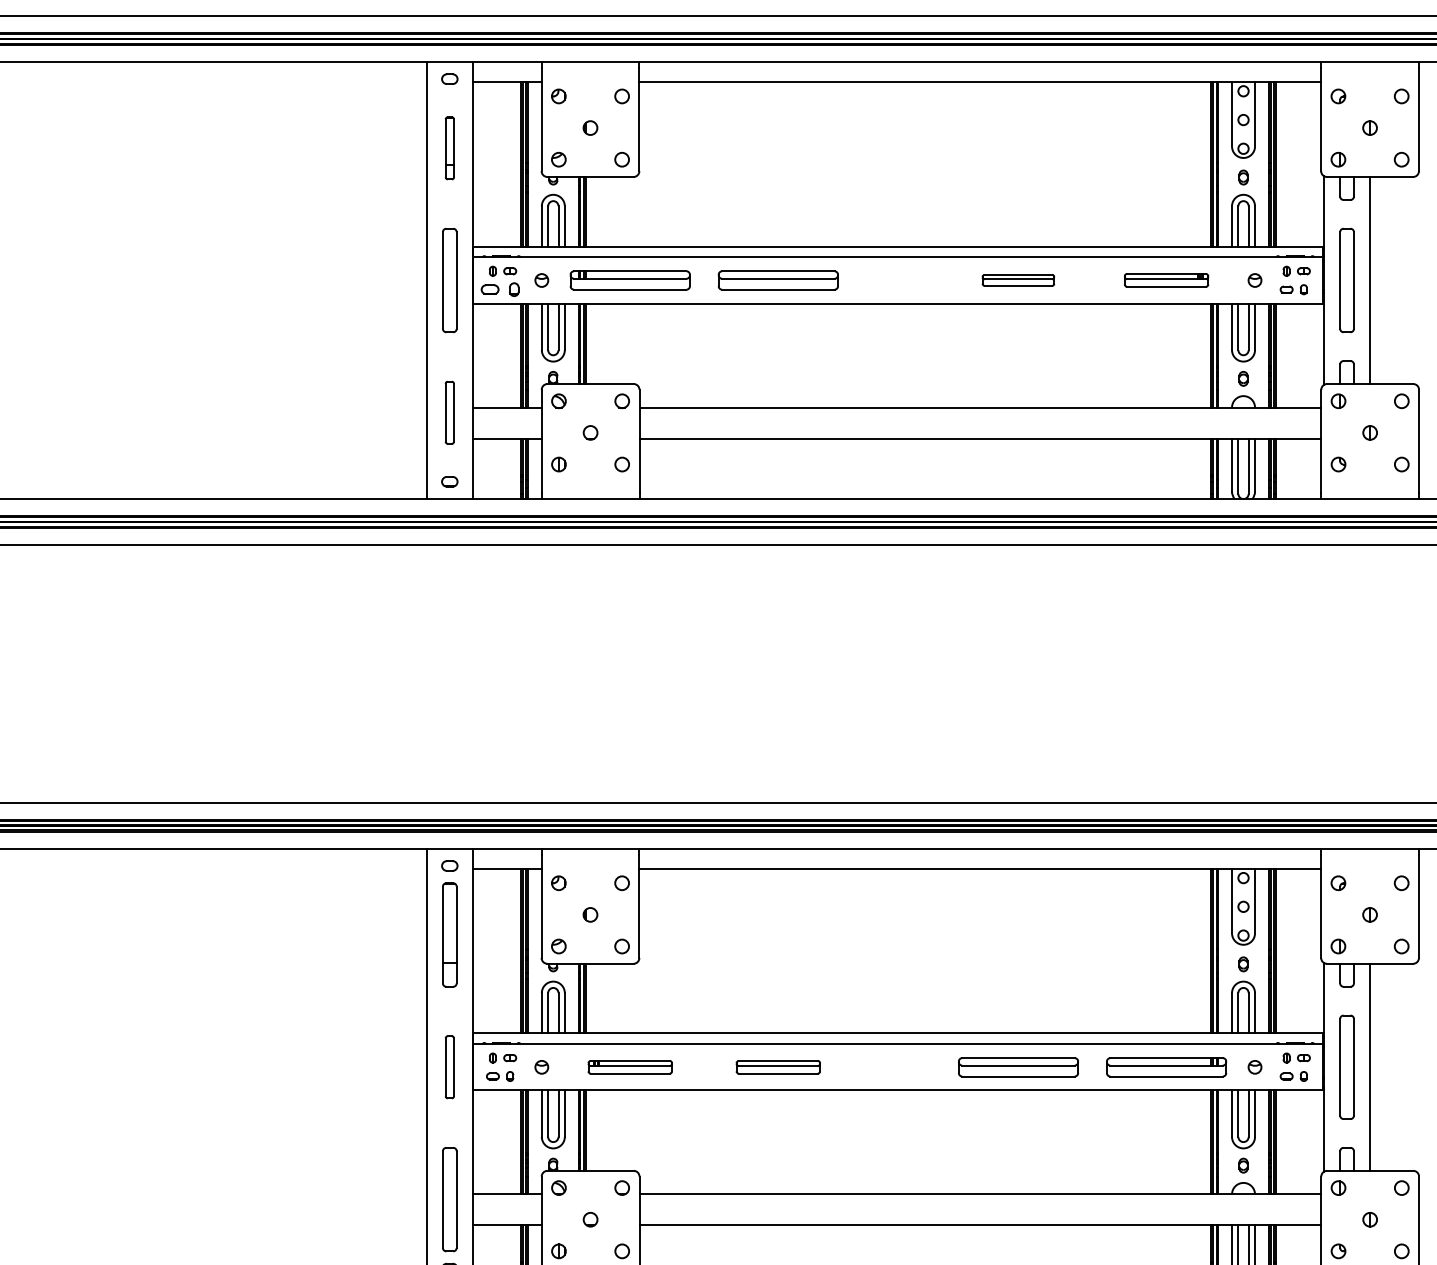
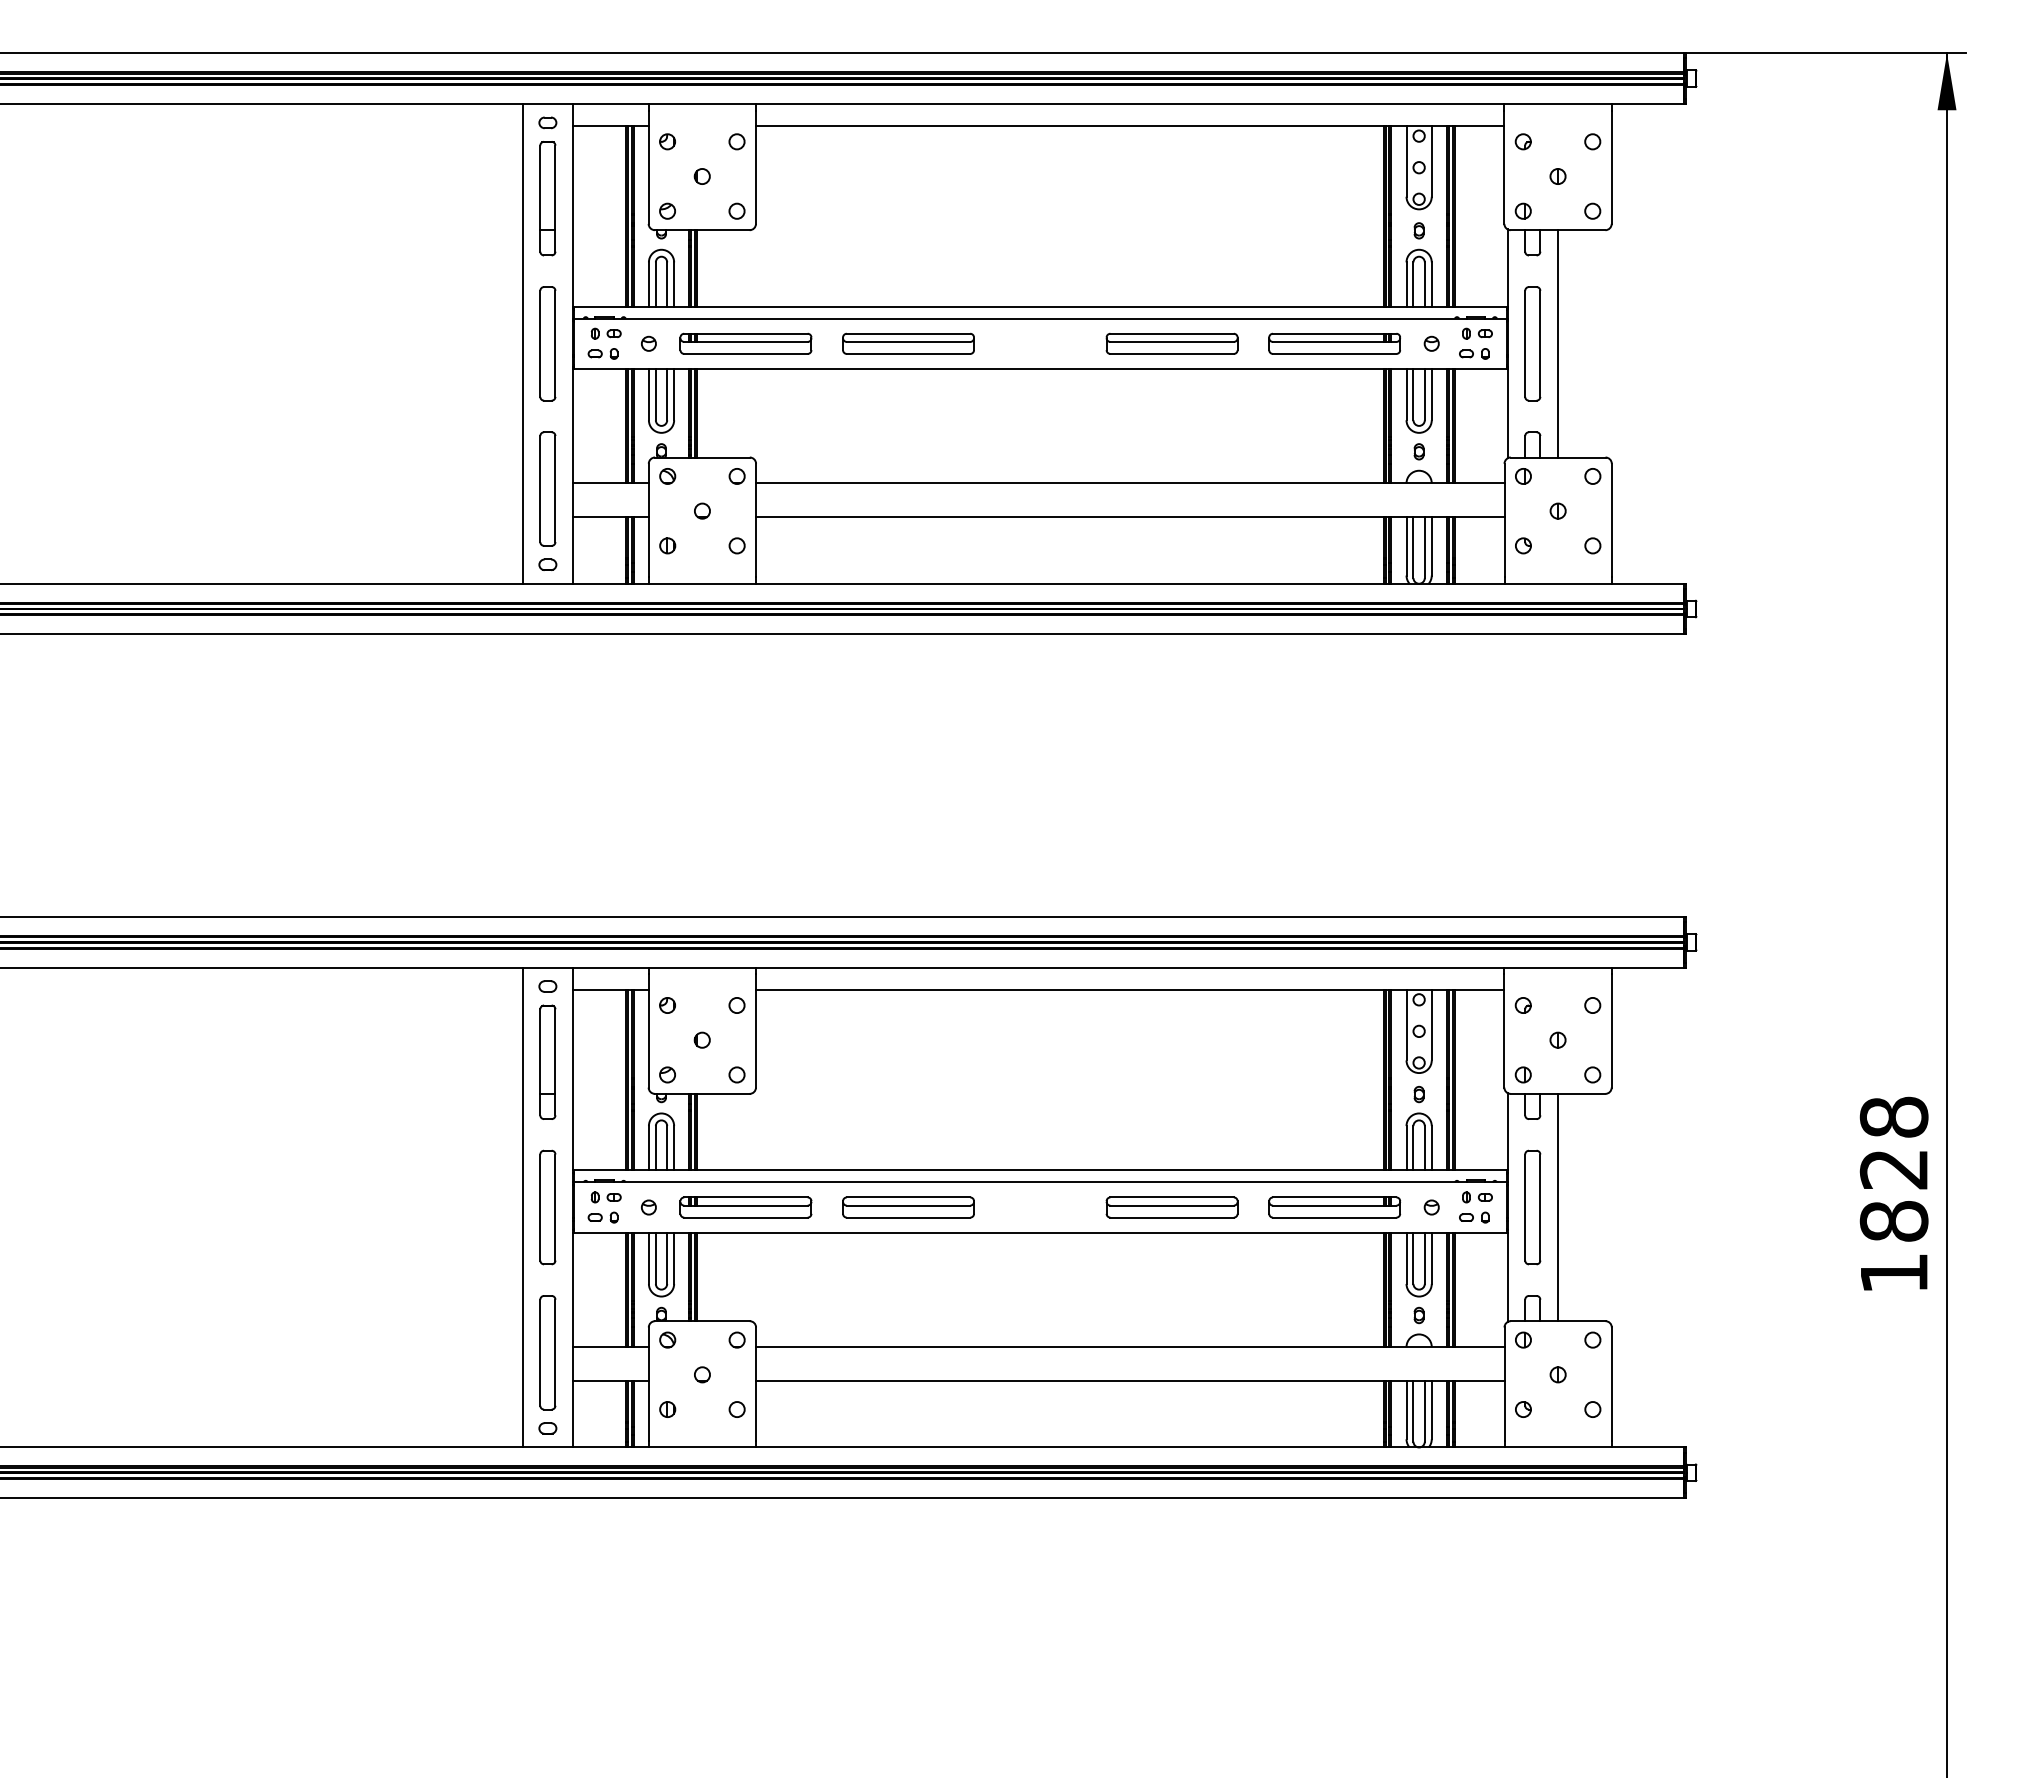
part: (449, 148) -> (547, 198), size x1.67
part: (1017, 280) -> (1171, 343), size x1.67
part: (1166, 280) -> (1334, 343), size x1.43
part: (499, 289) -> (602, 353), size x0.71
part: (449, 412) -> (547, 488), size x1.67
part: (449, 1067) -> (547, 1207), size x1.67
part: (629, 1067) -> (745, 1207), size x1.43
part: (778, 1067) -> (908, 1207), size x1.43

